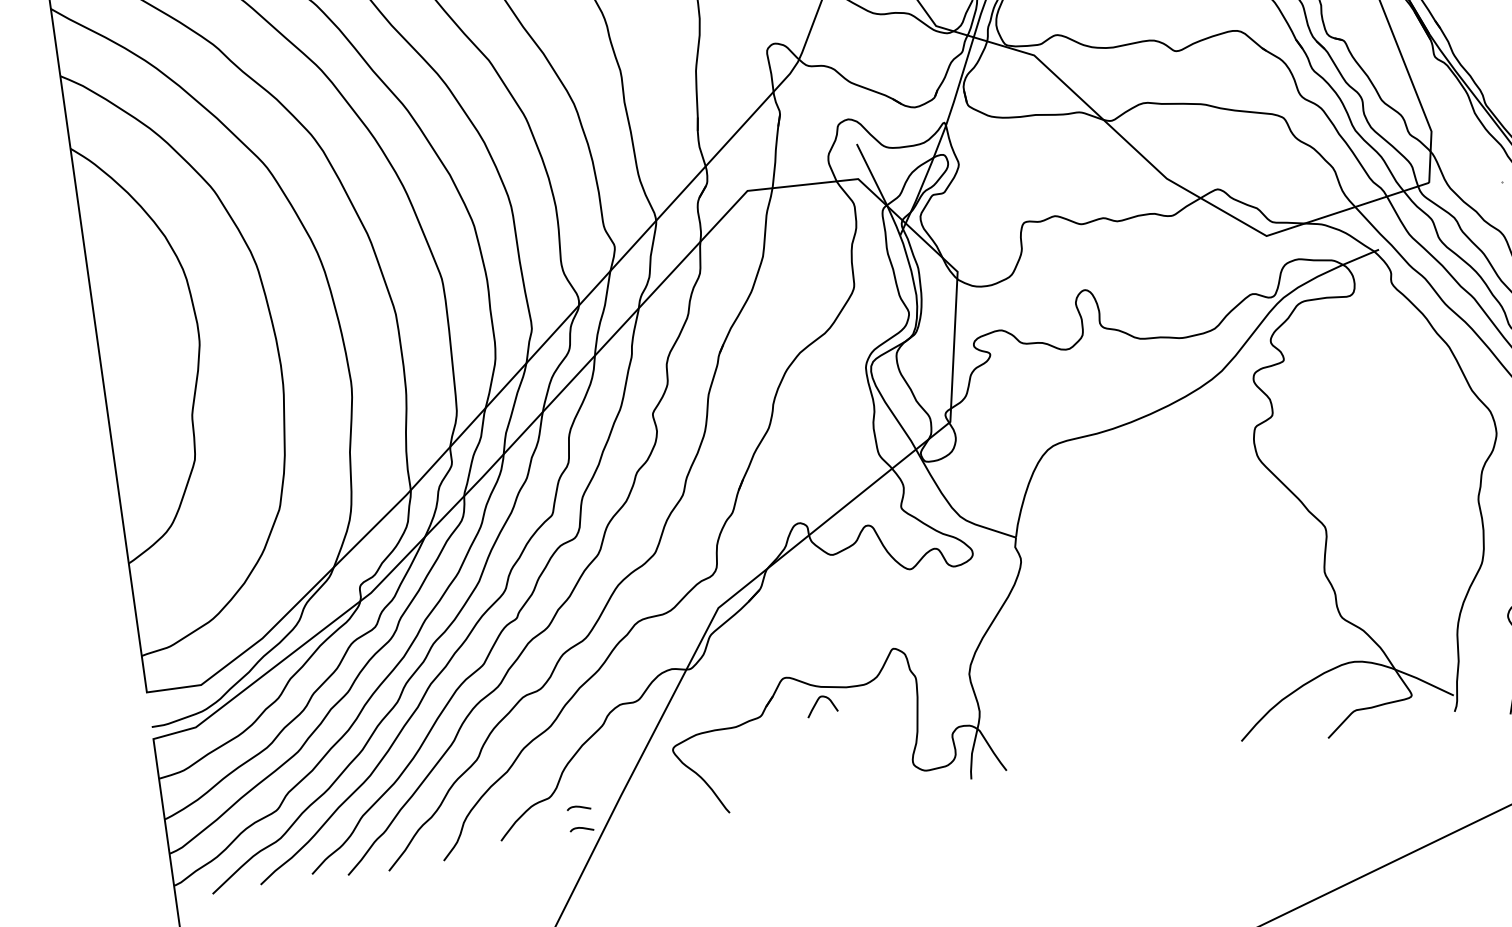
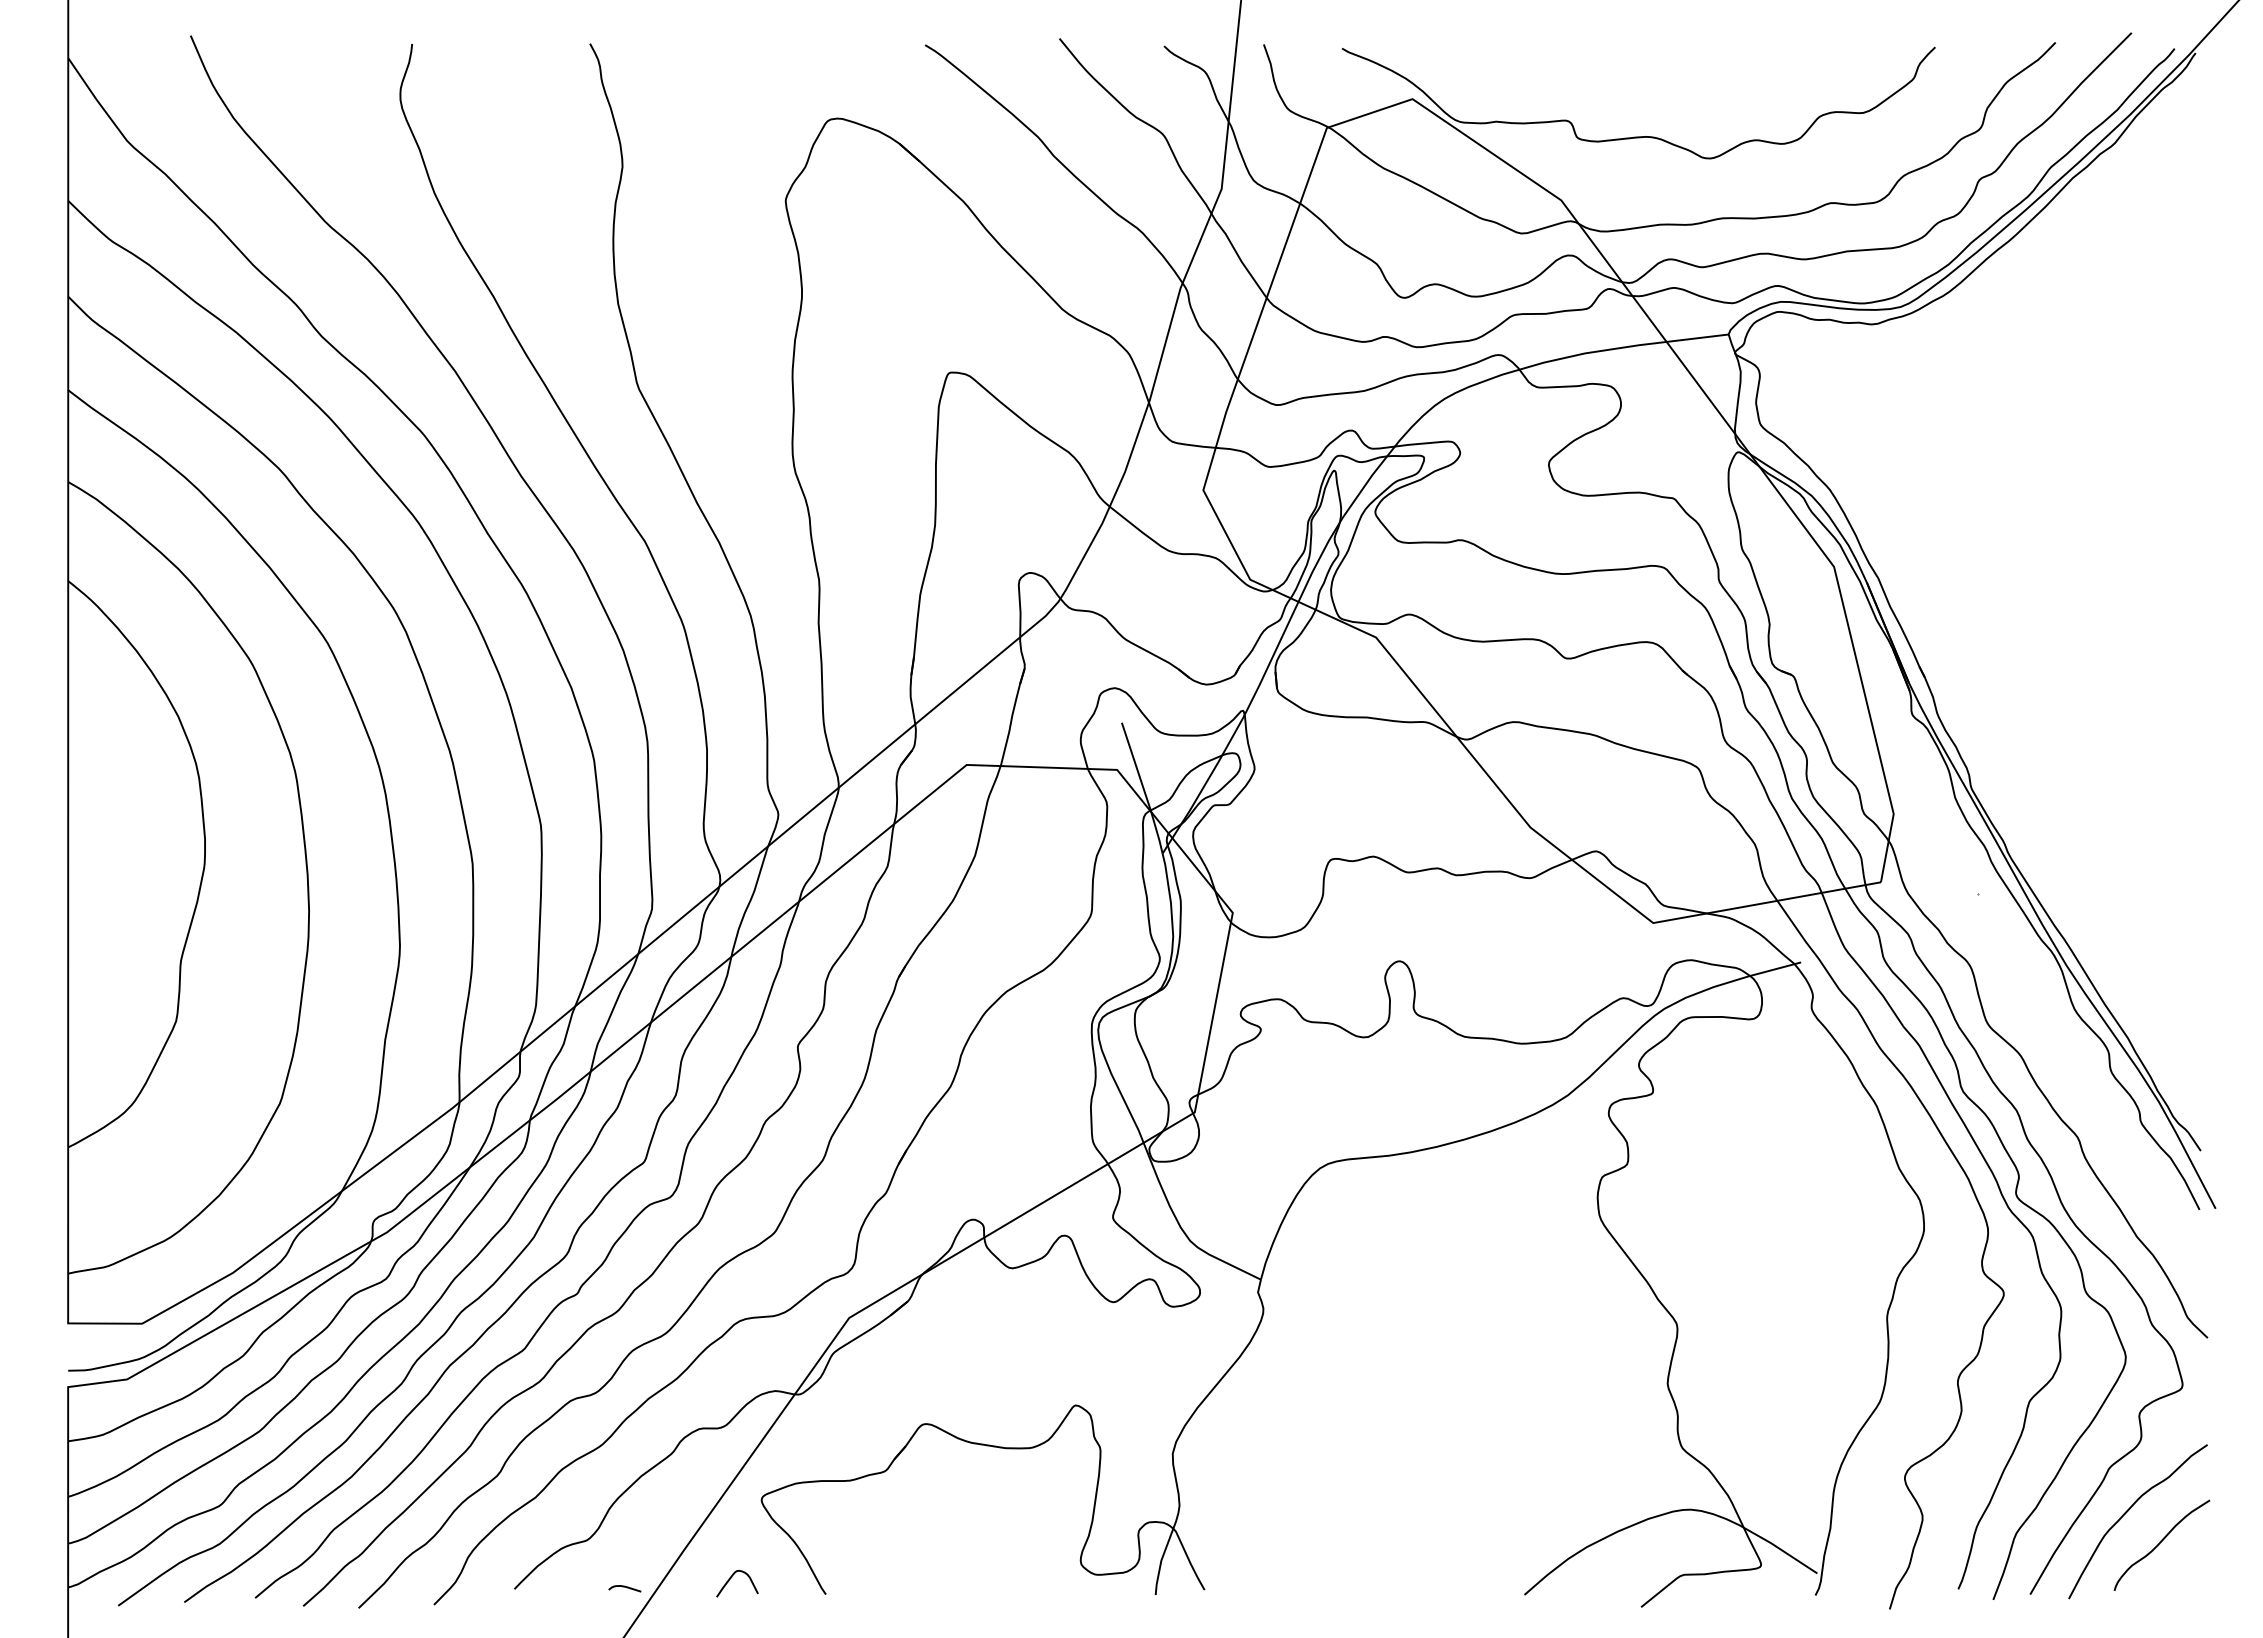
curve: (817, 702) -> (732, 1577), moved
curve: (578, 807) -> (624, 1558), removed

